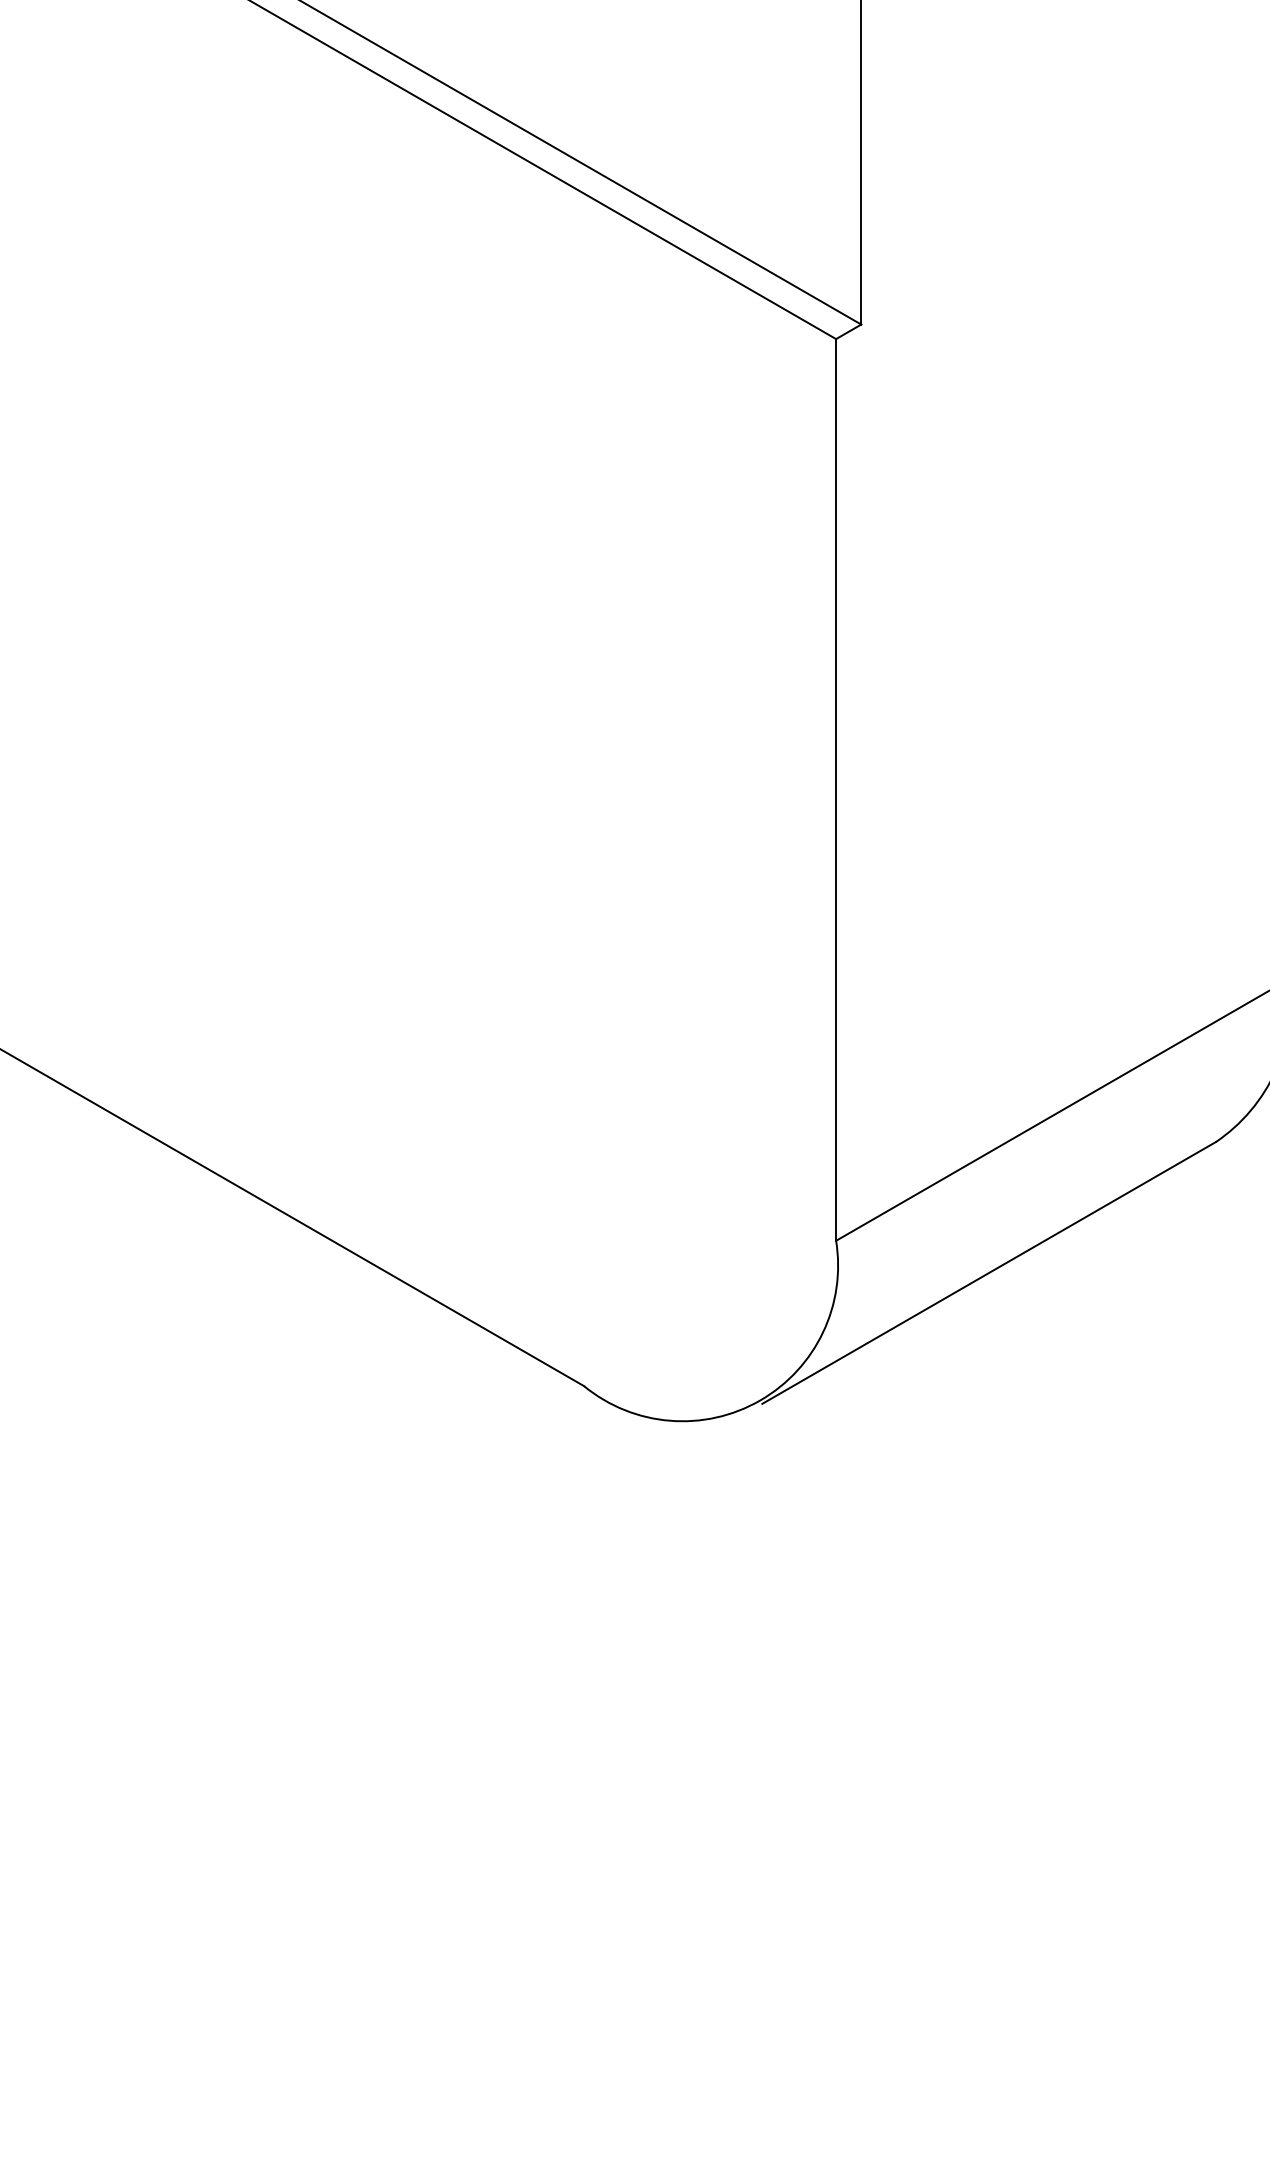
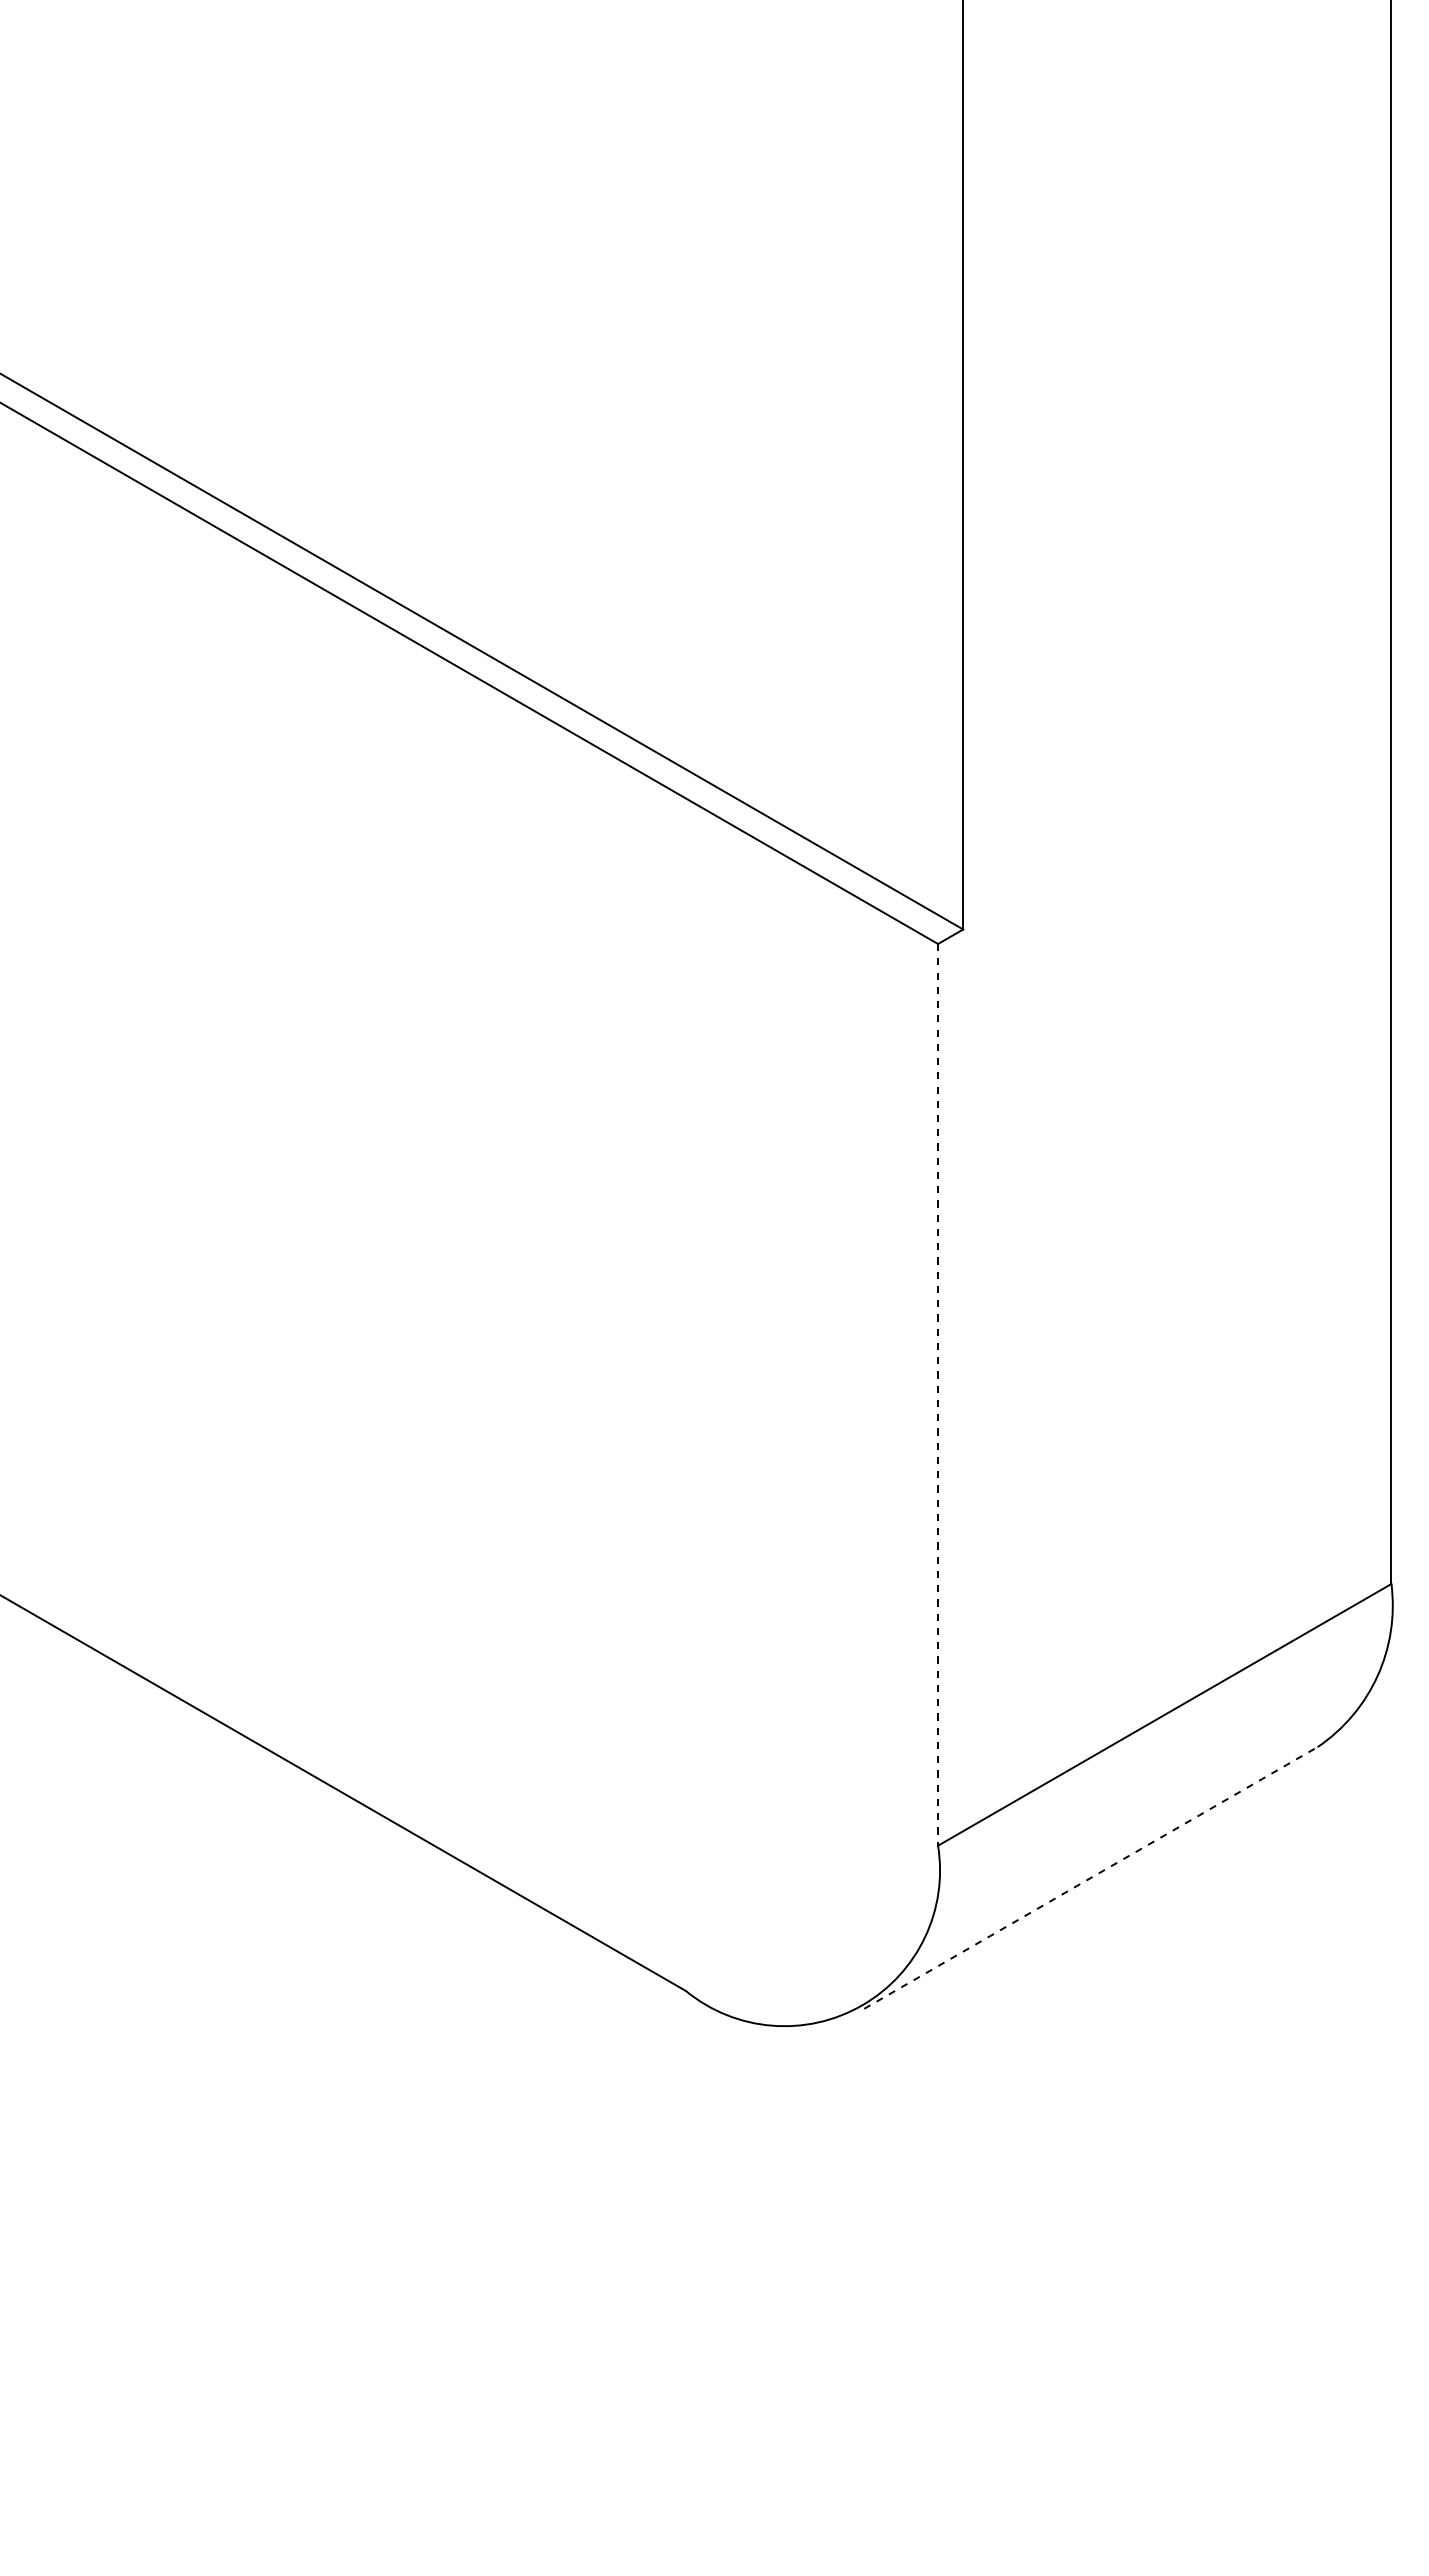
line: (836, 789) -> (938, 1394), solid -> dashed
line: (988, 1272) -> (1090, 1877), solid -> dashed

